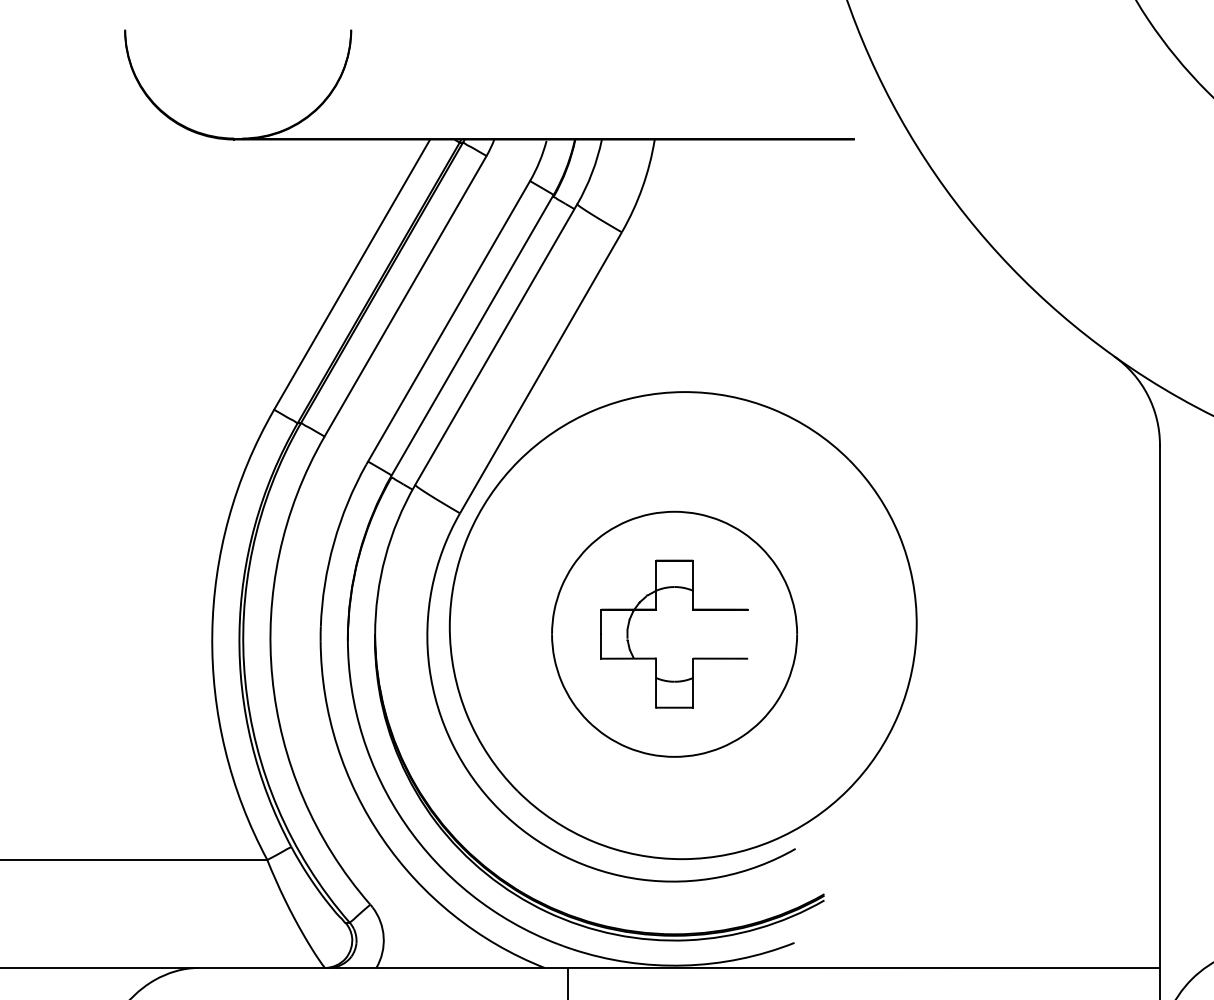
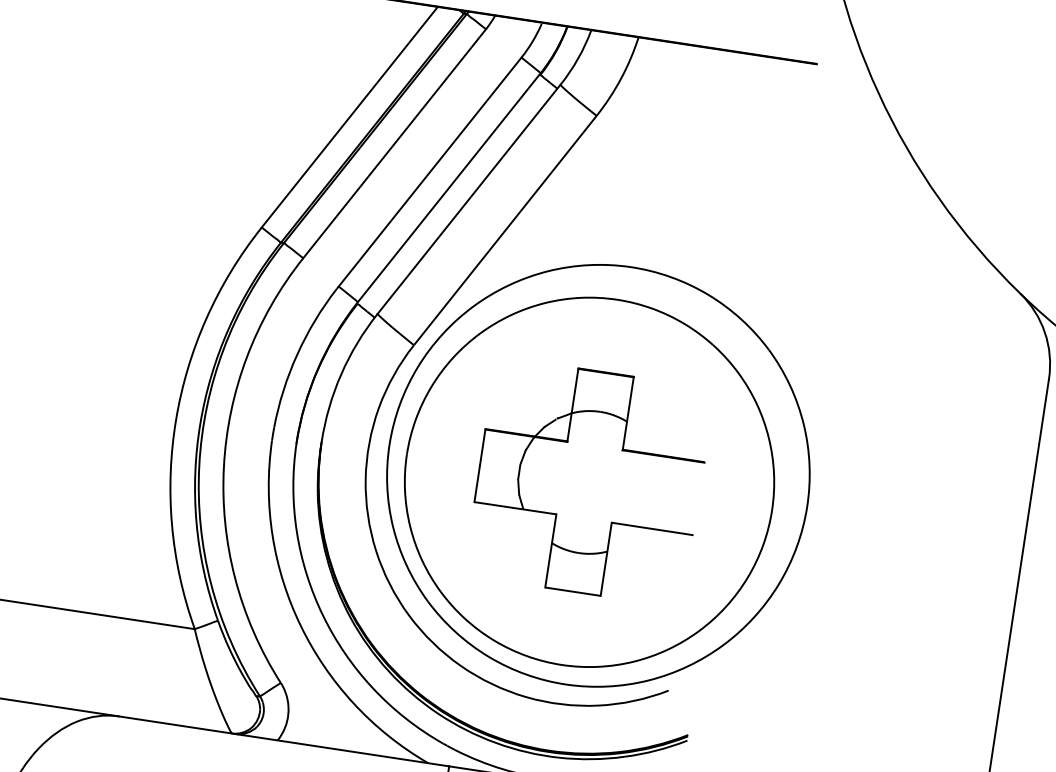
part: (674, 634) -> (589, 482), size x1.67

